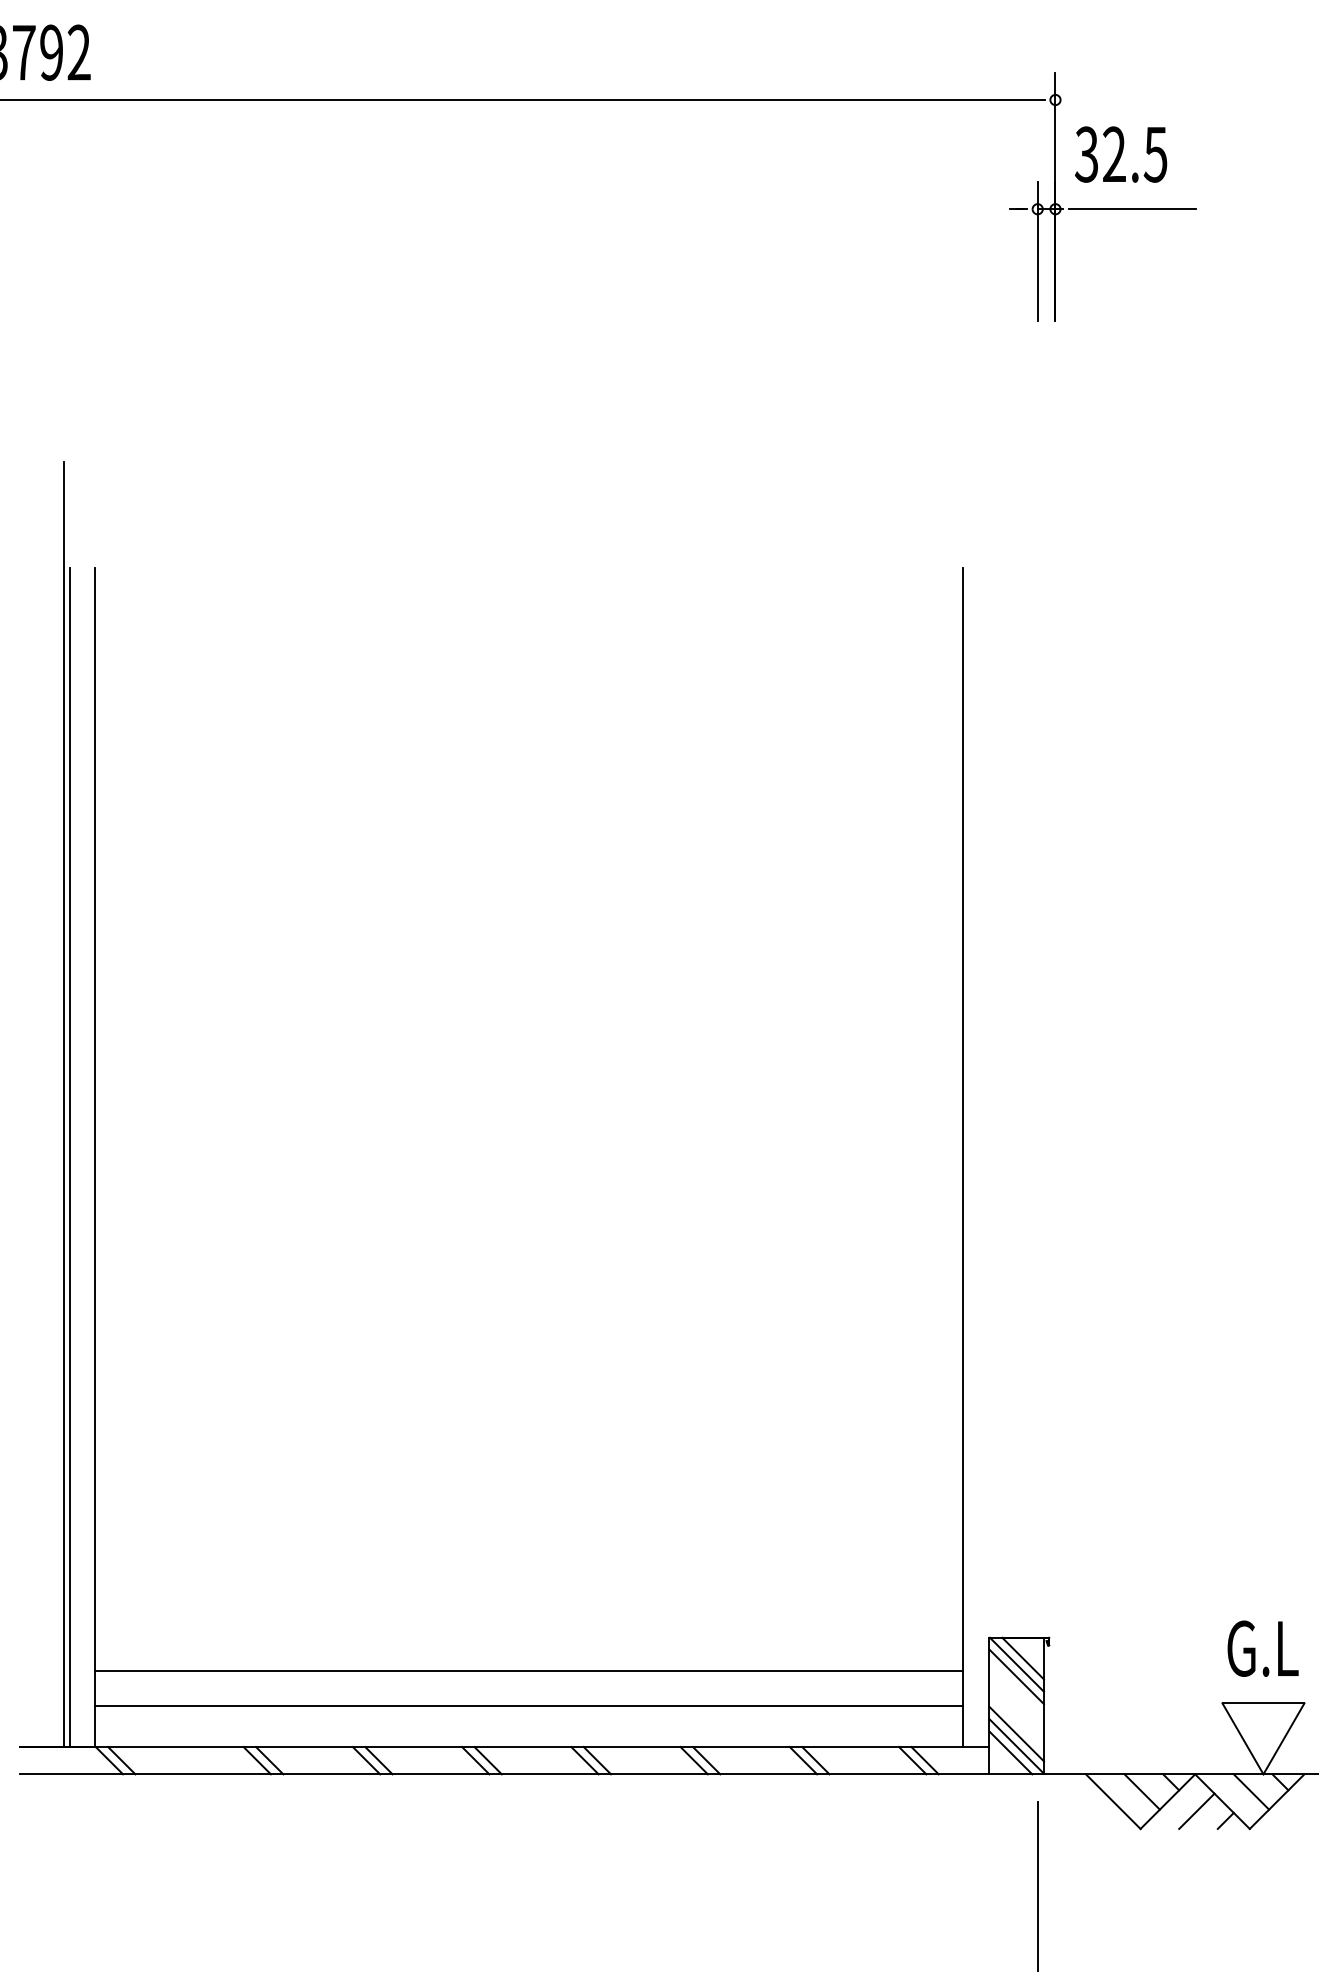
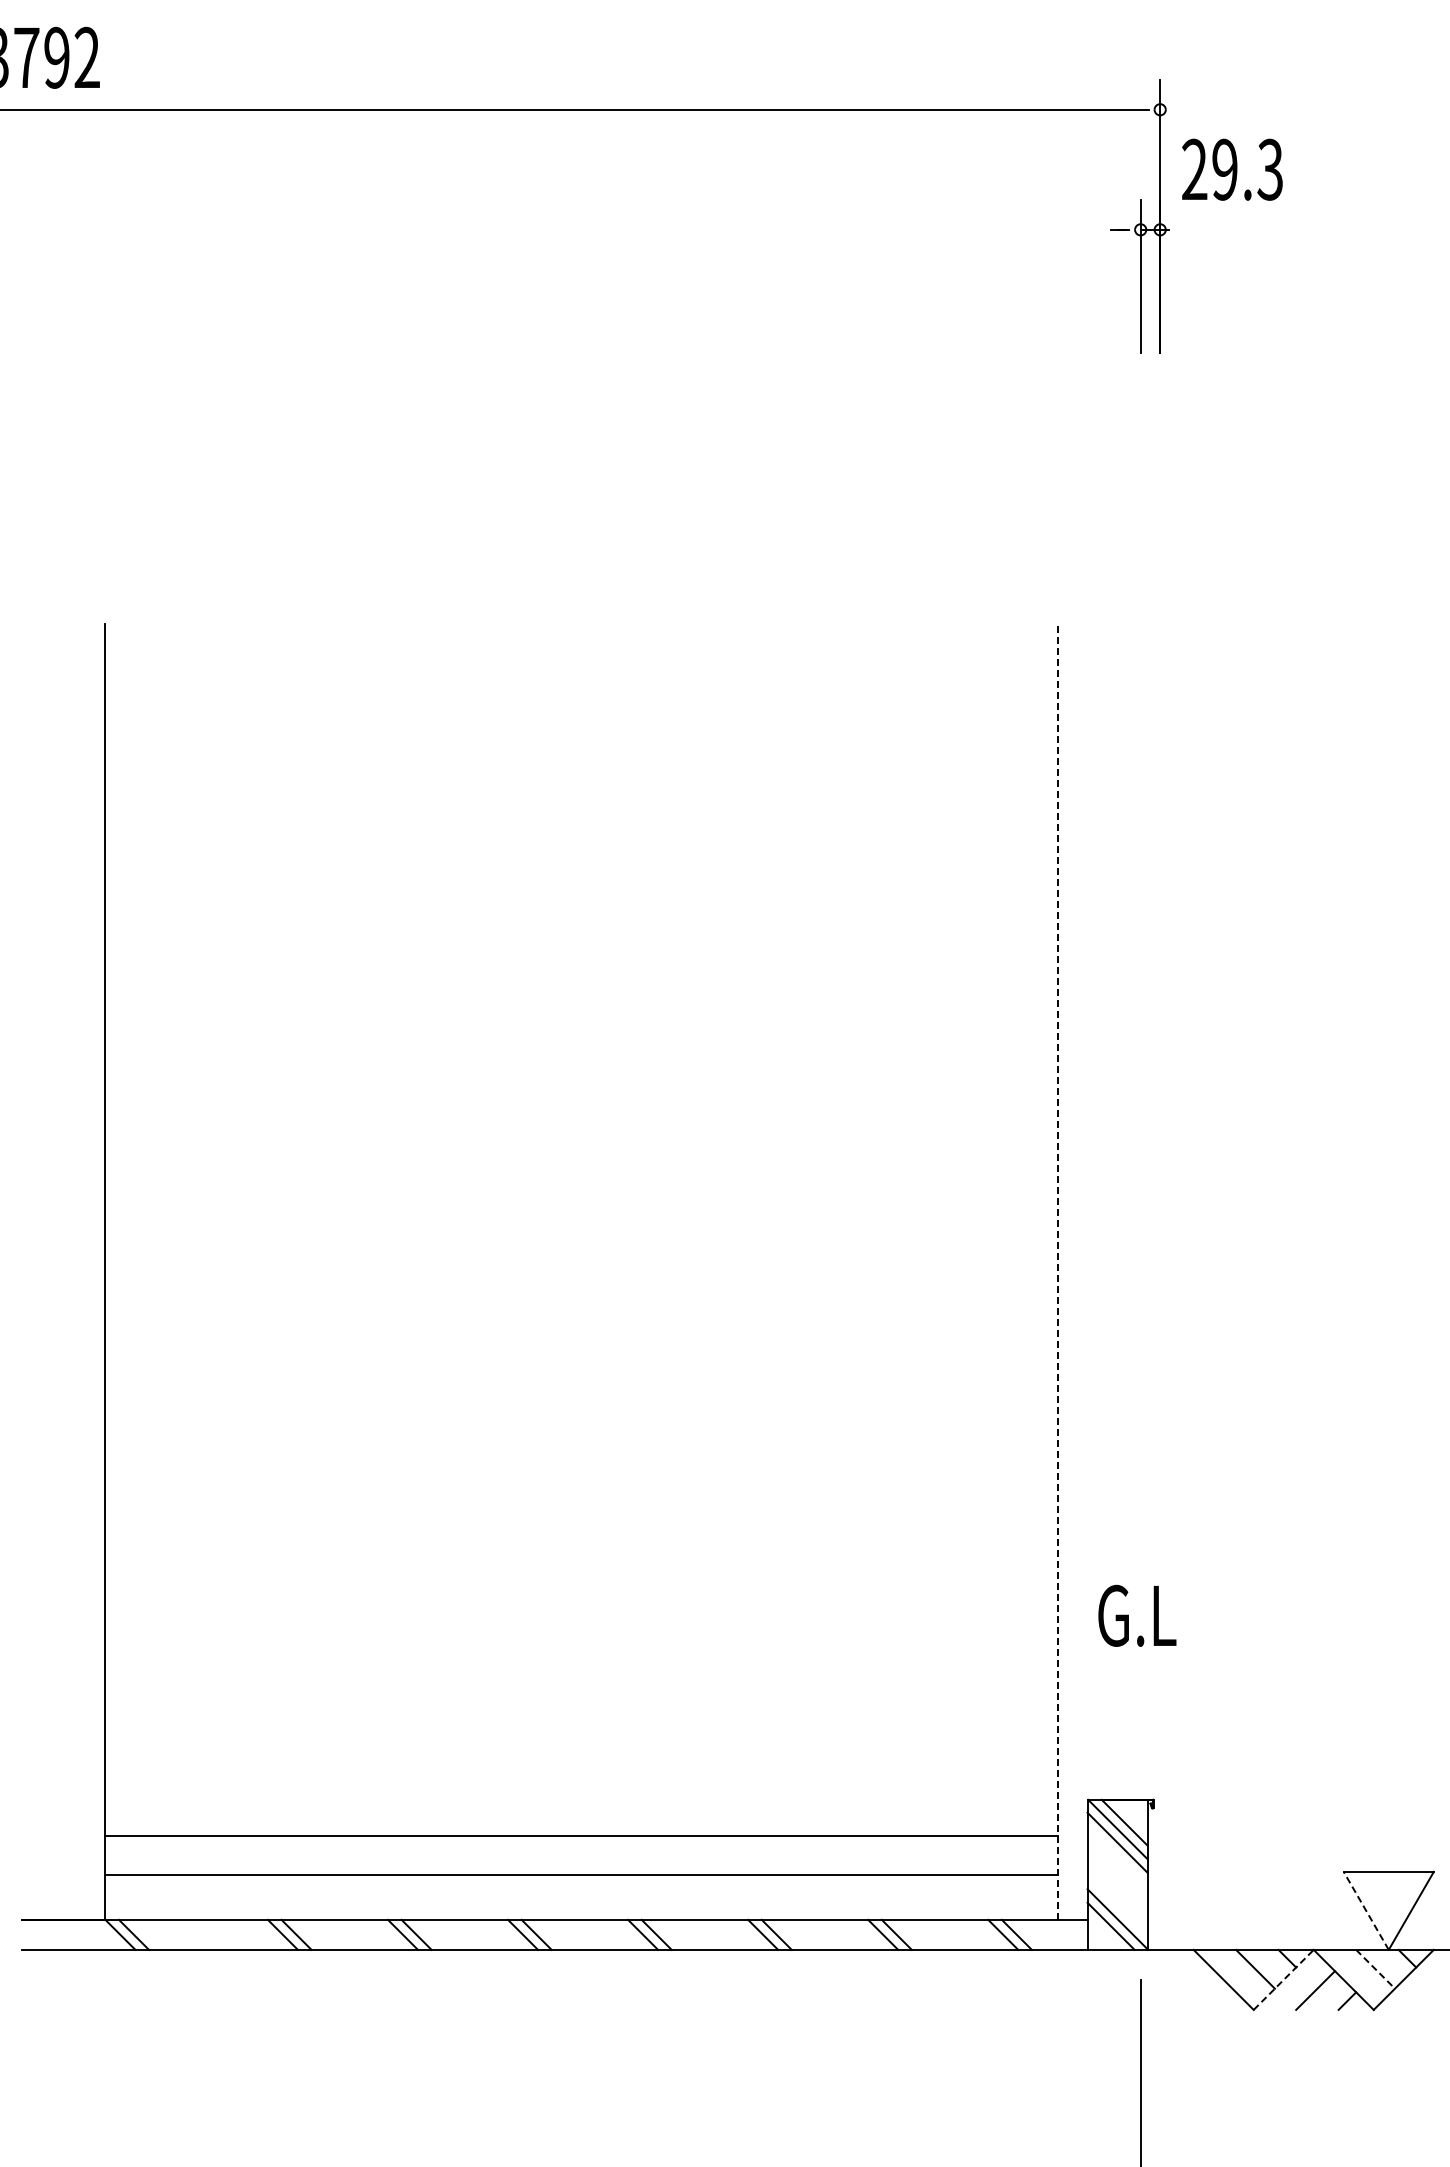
text: (1120, 154) -> (1231, 169), 32.5 -> 29.3
line: (1133, 208) -> (1245, 229), removed
line: (63, 1104) -> (70, 1213), removed
line: (69, 1157) -> (76, 1271), removed
line: (962, 1157) -> (1058, 1271), solid -> dashed
text: (1263, 1648) -> (1137, 1615), moved
line: (1016, 1733) -> (1117, 1905), removed
line: (1243, 1738) -> (1366, 1910), solid -> dashed
line: (1251, 1792) -> (1375, 1969), solid -> dashed
line: (1168, 1801) -> (1284, 1979), solid -> dashed

